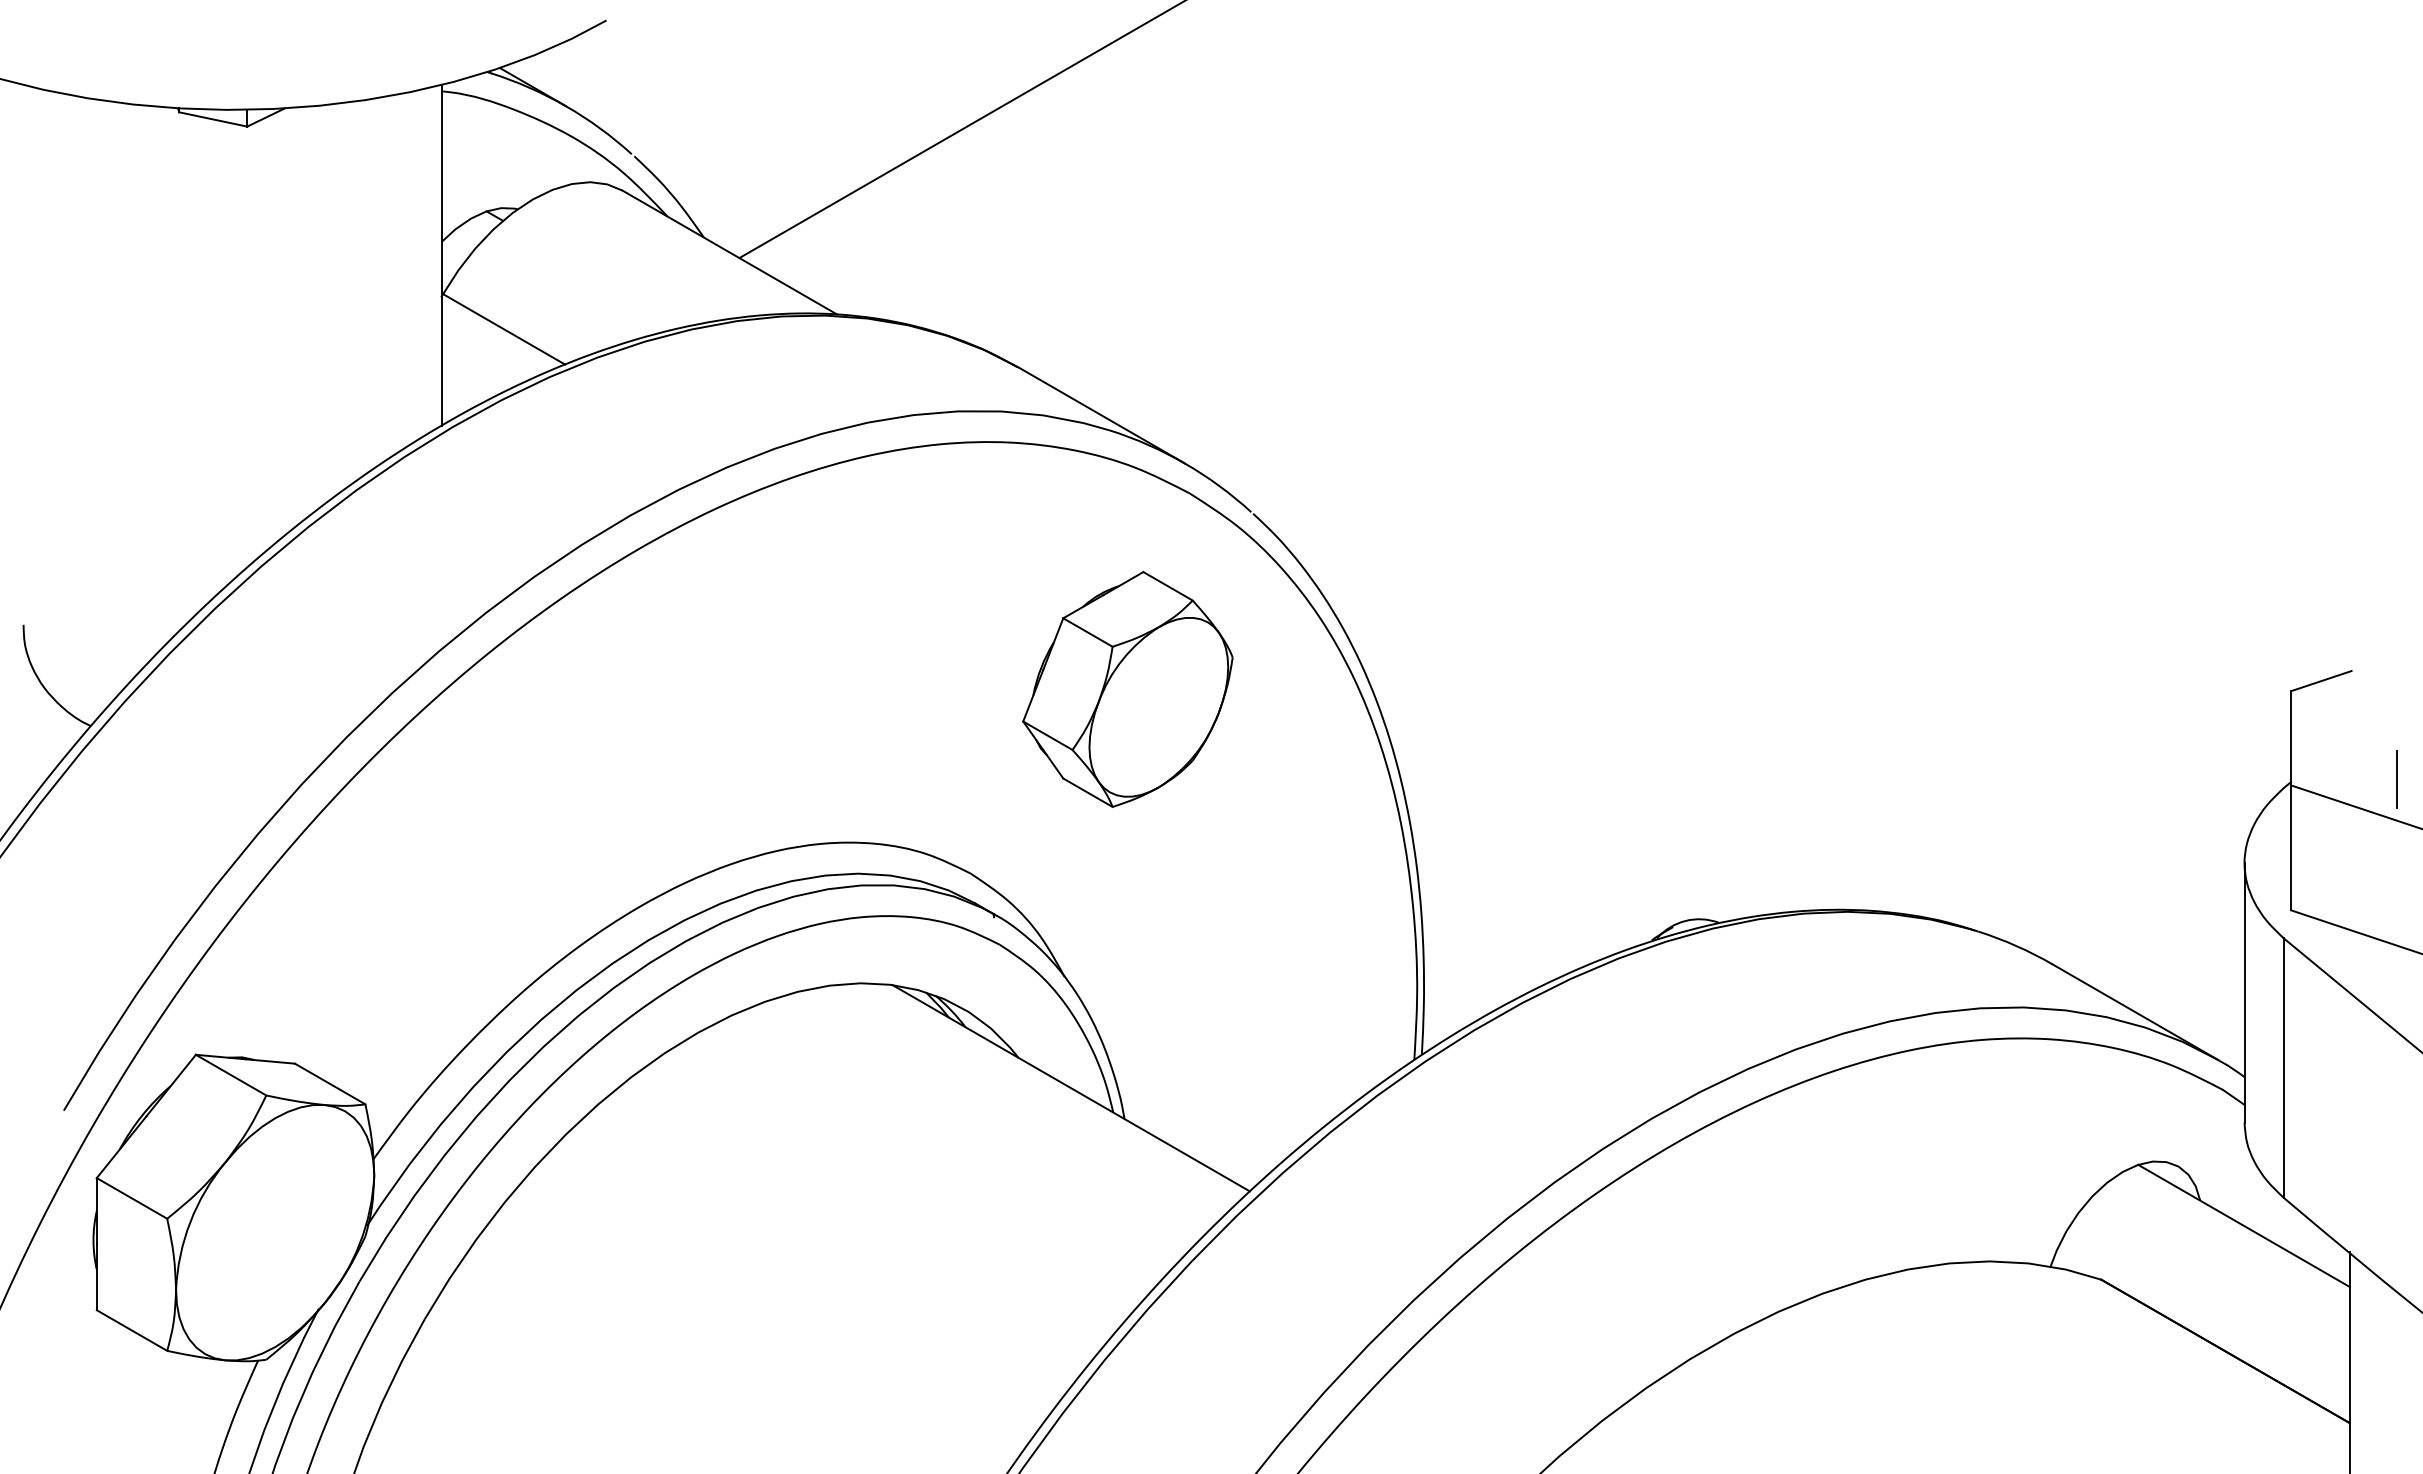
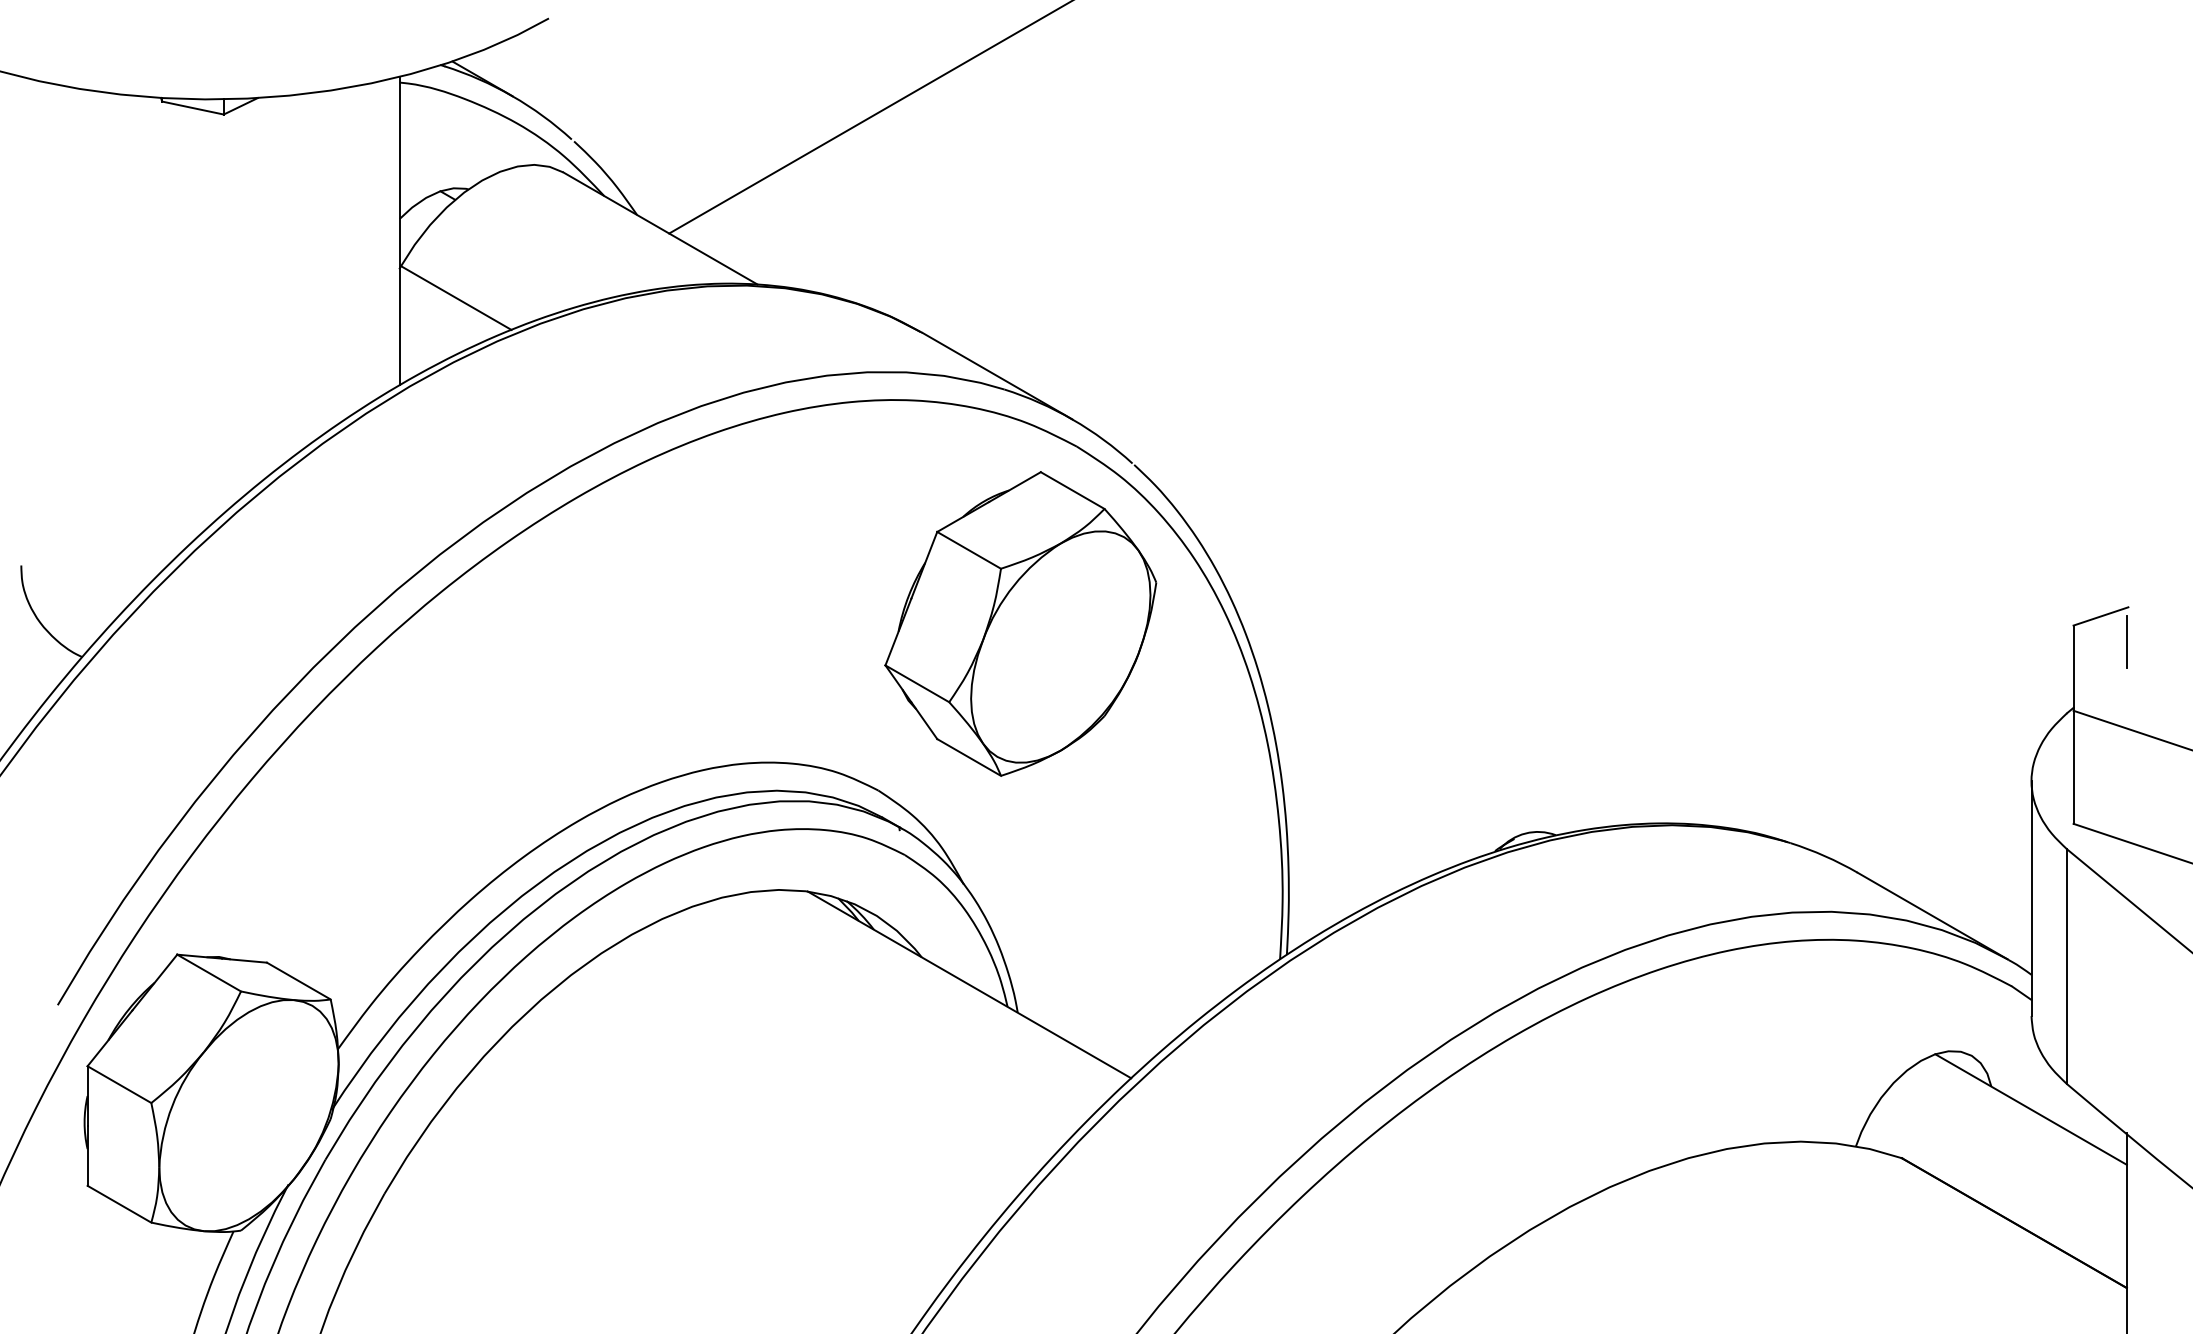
part: (1127, 689) -> (1020, 624), size x1.43
line: (2396, 779) -> (2126, 642), moved

